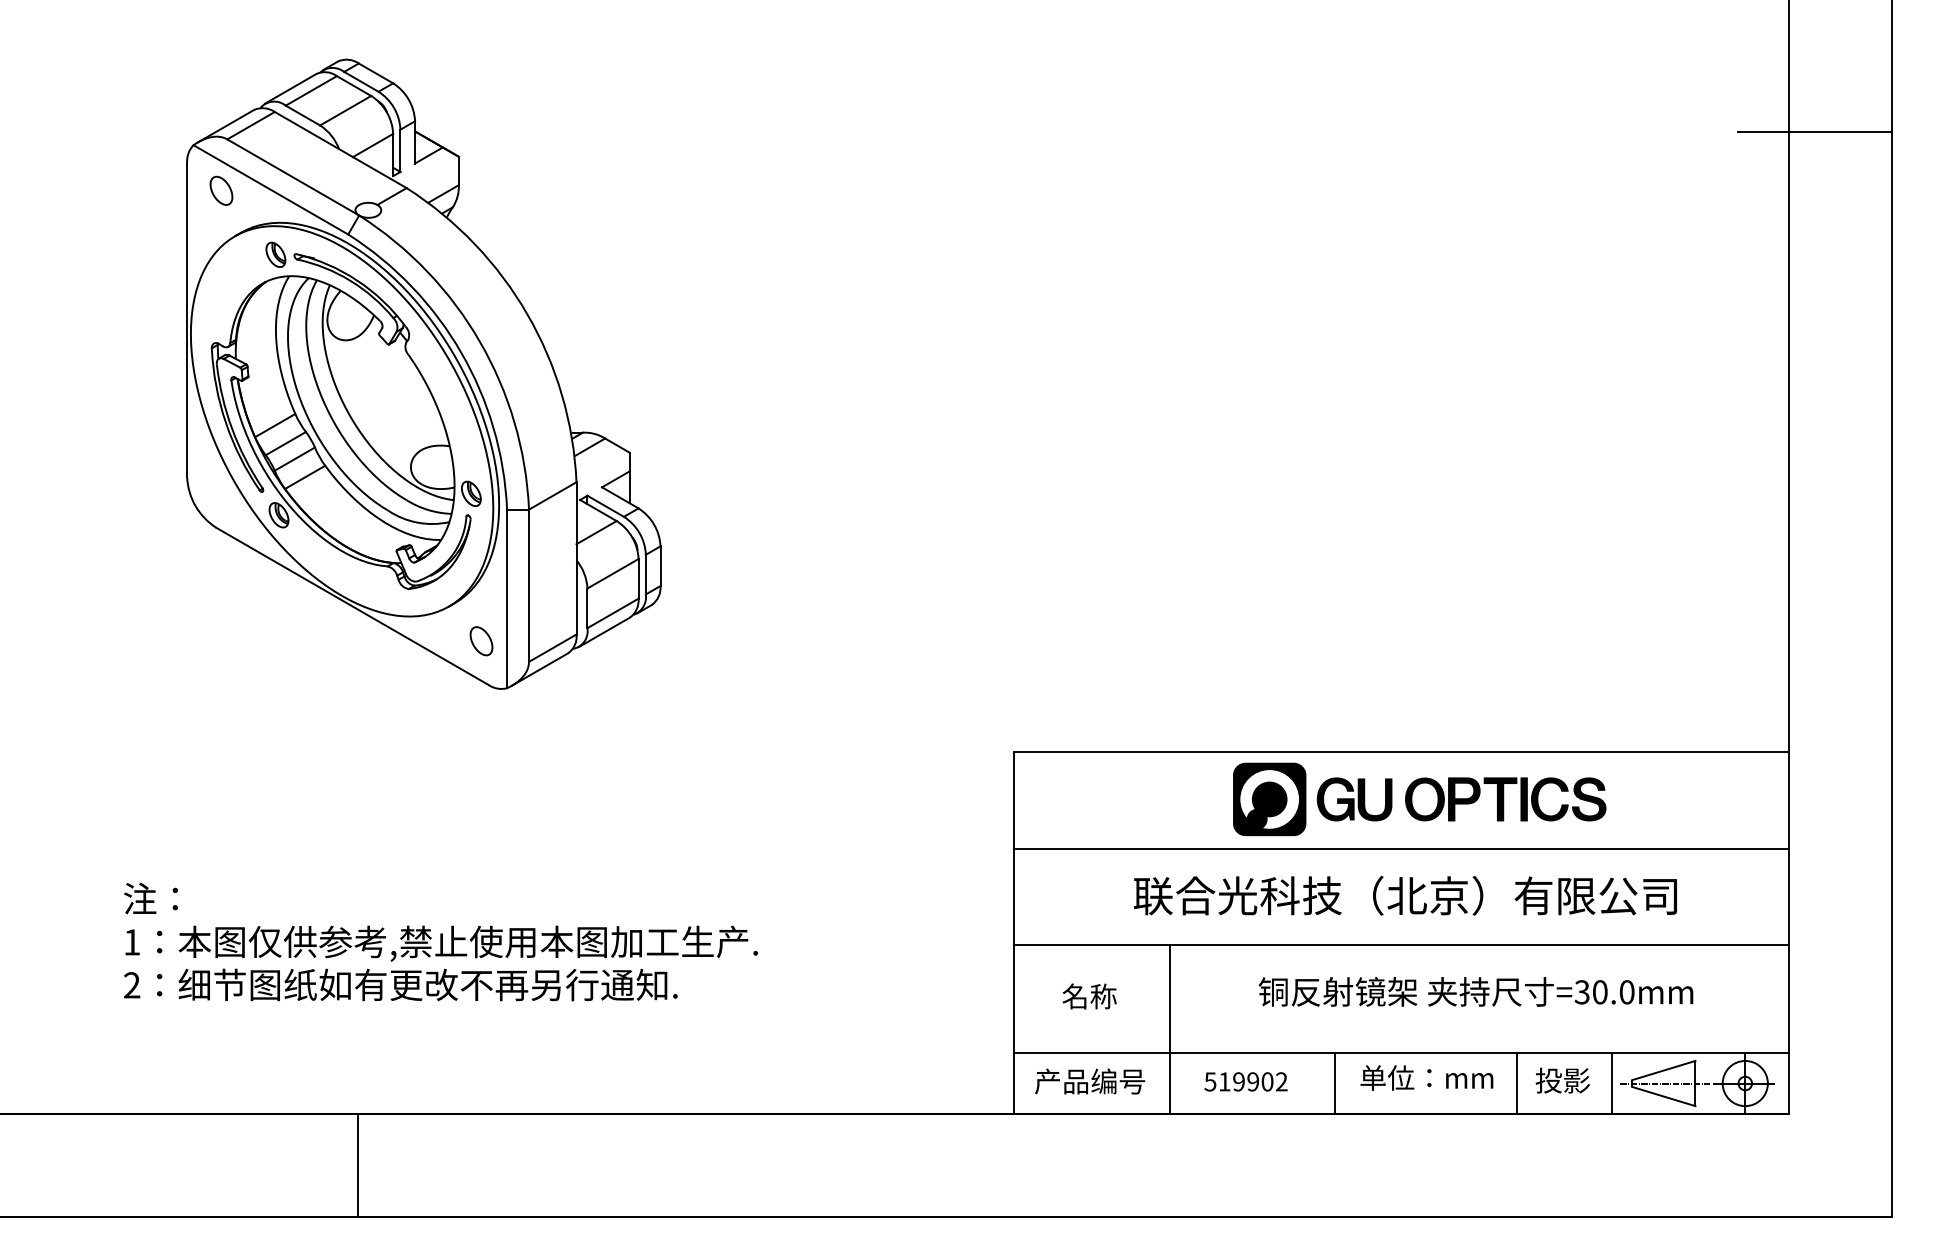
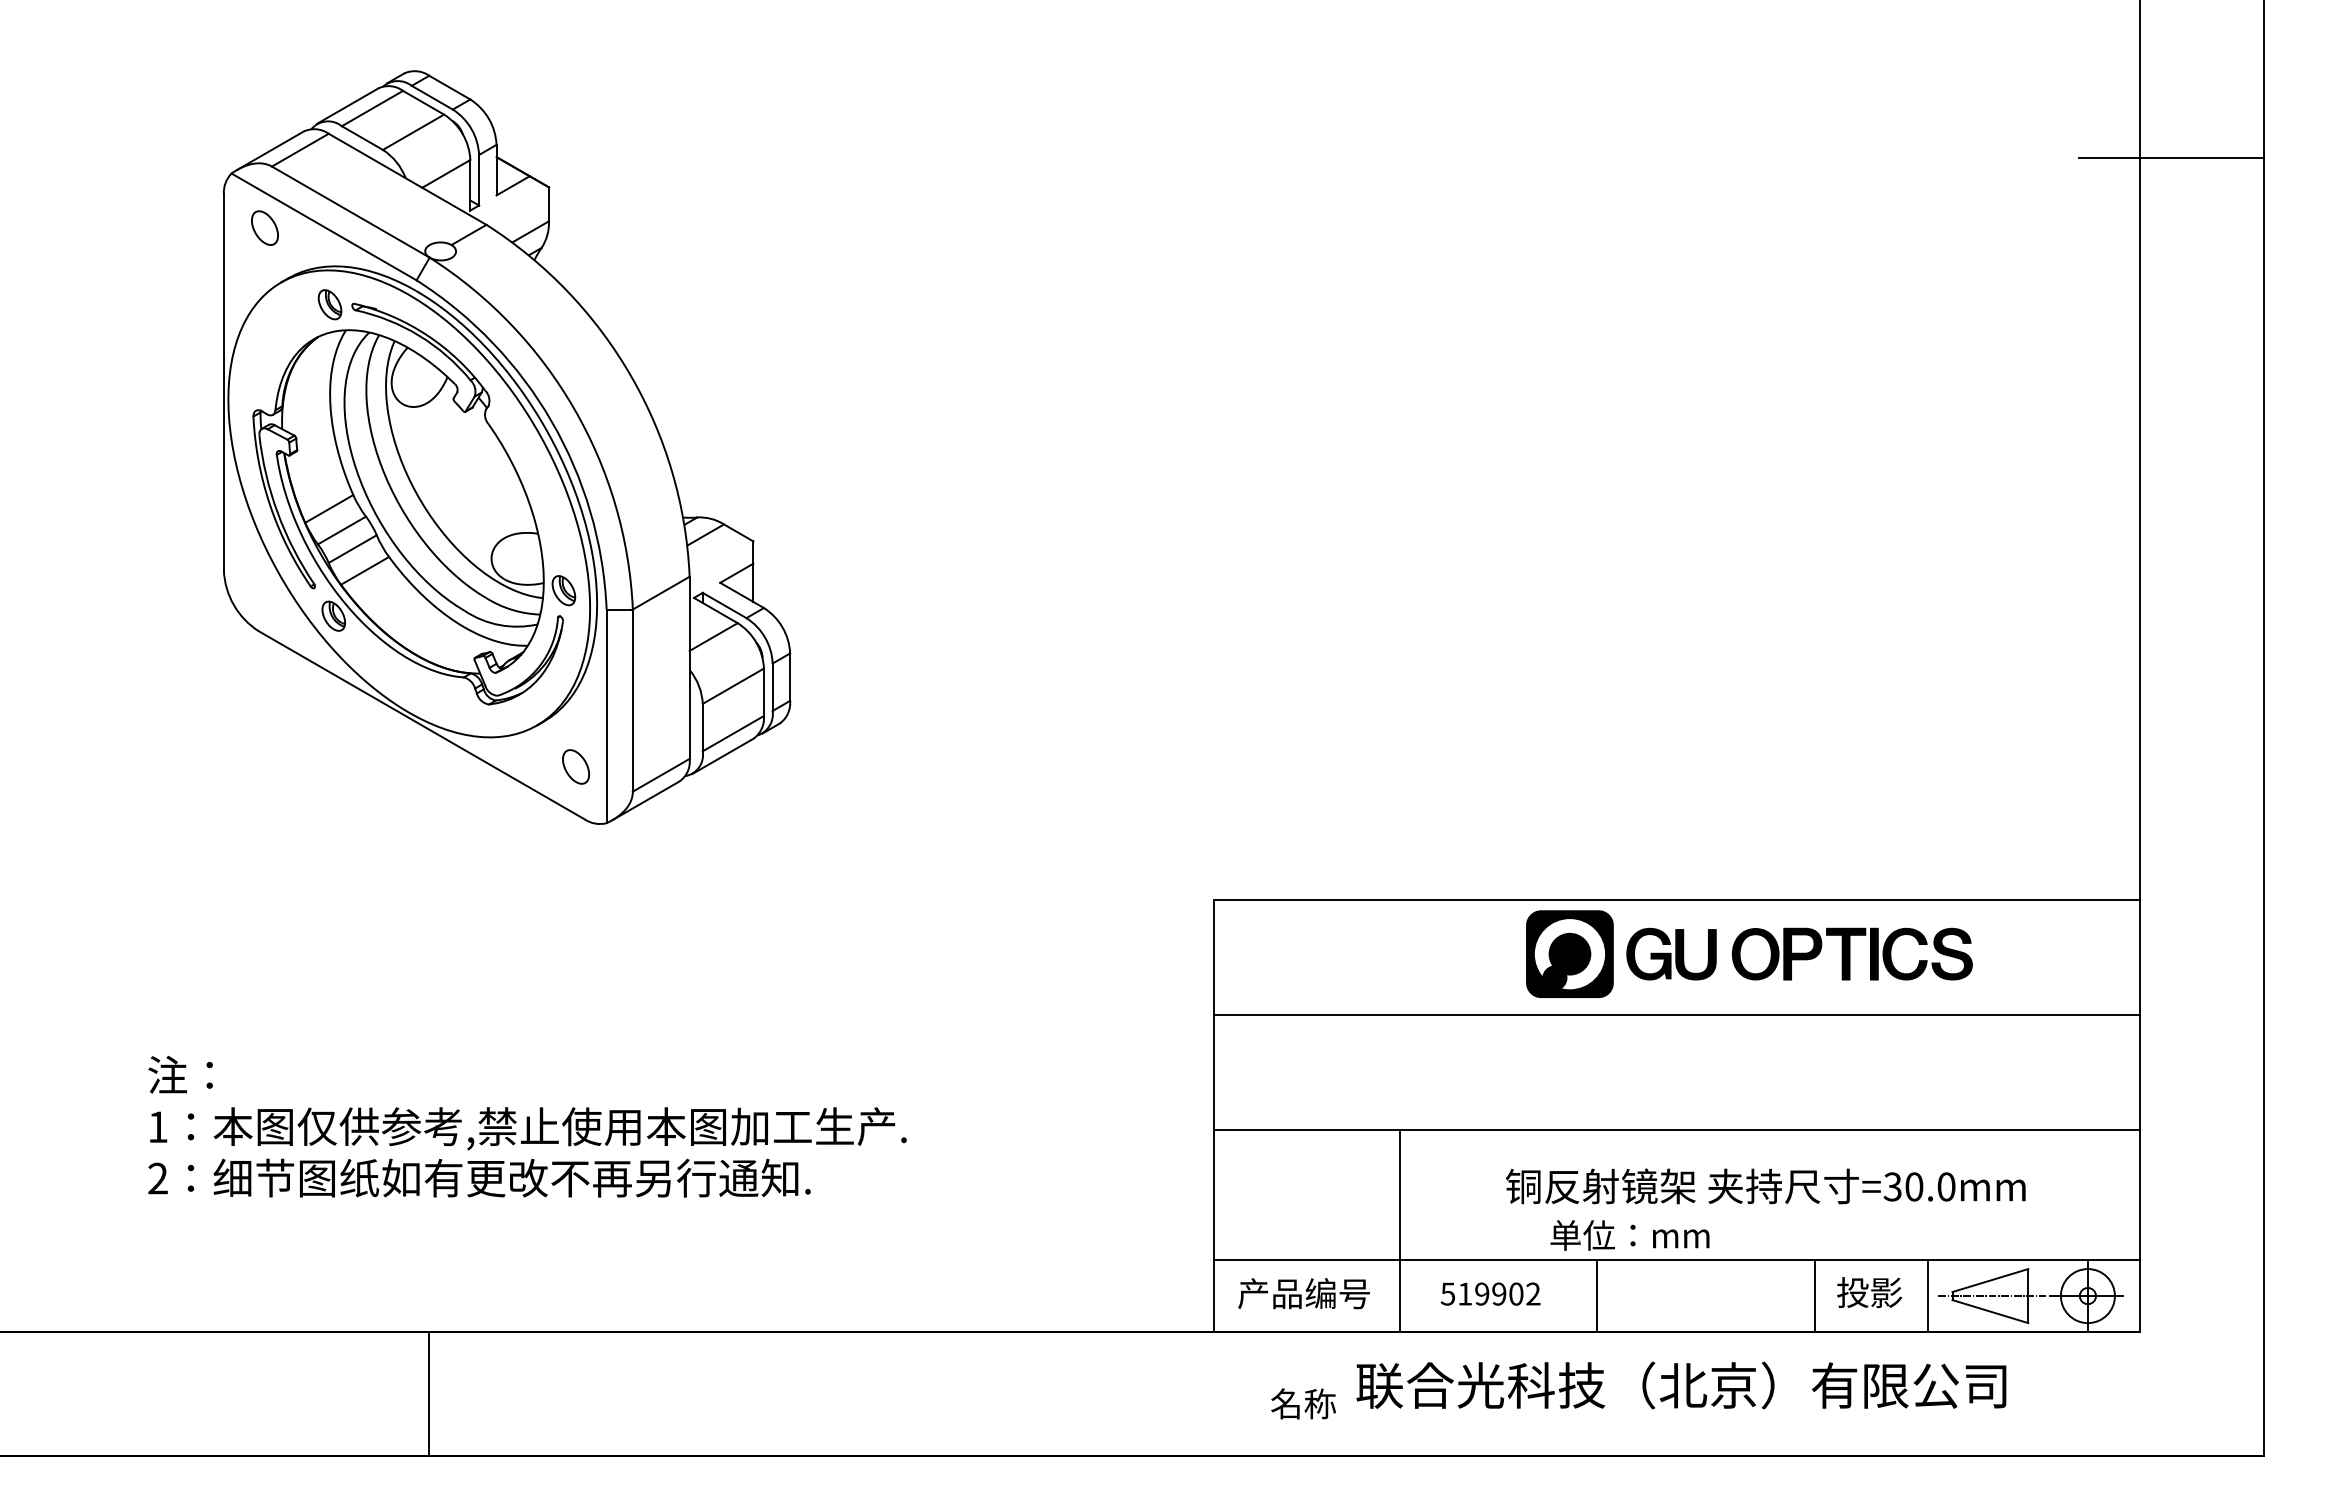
part: (1419, 798) -> (1749, 953), moved
text: (1405, 895) -> (1681, 1385), moved
text: (1089, 996) -> (1303, 1403), moved
part: (1428, 1073) -> (1631, 1229), moved

